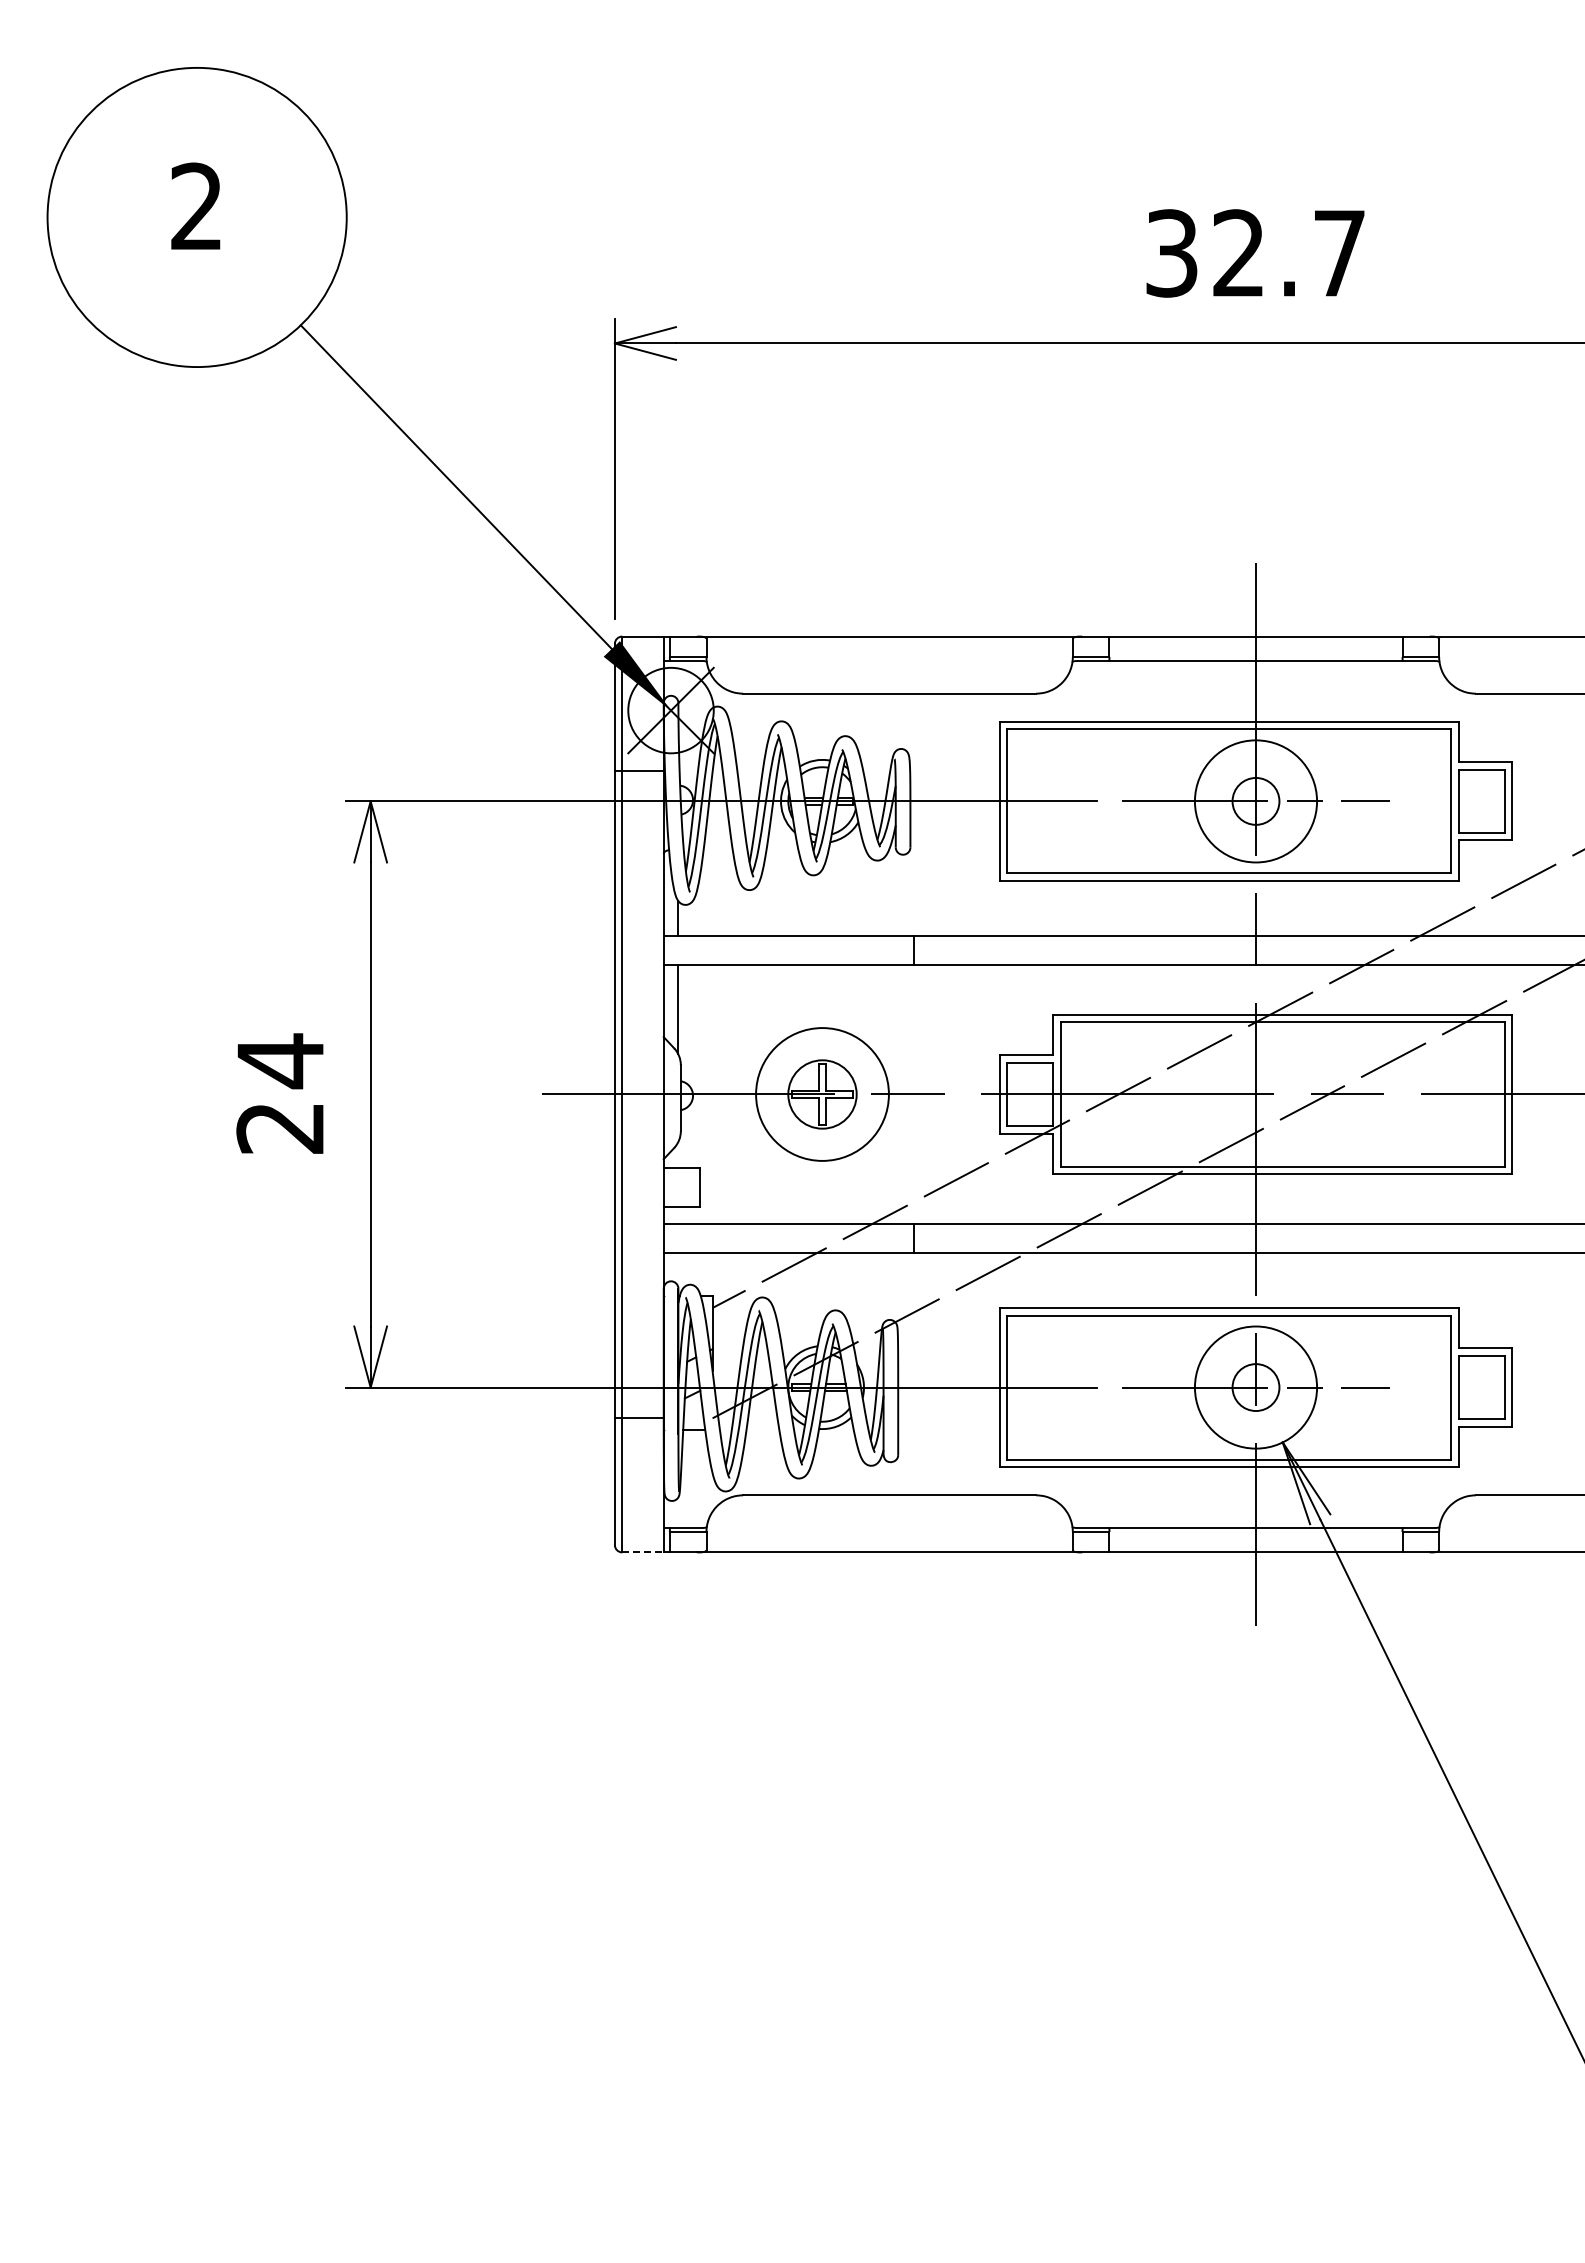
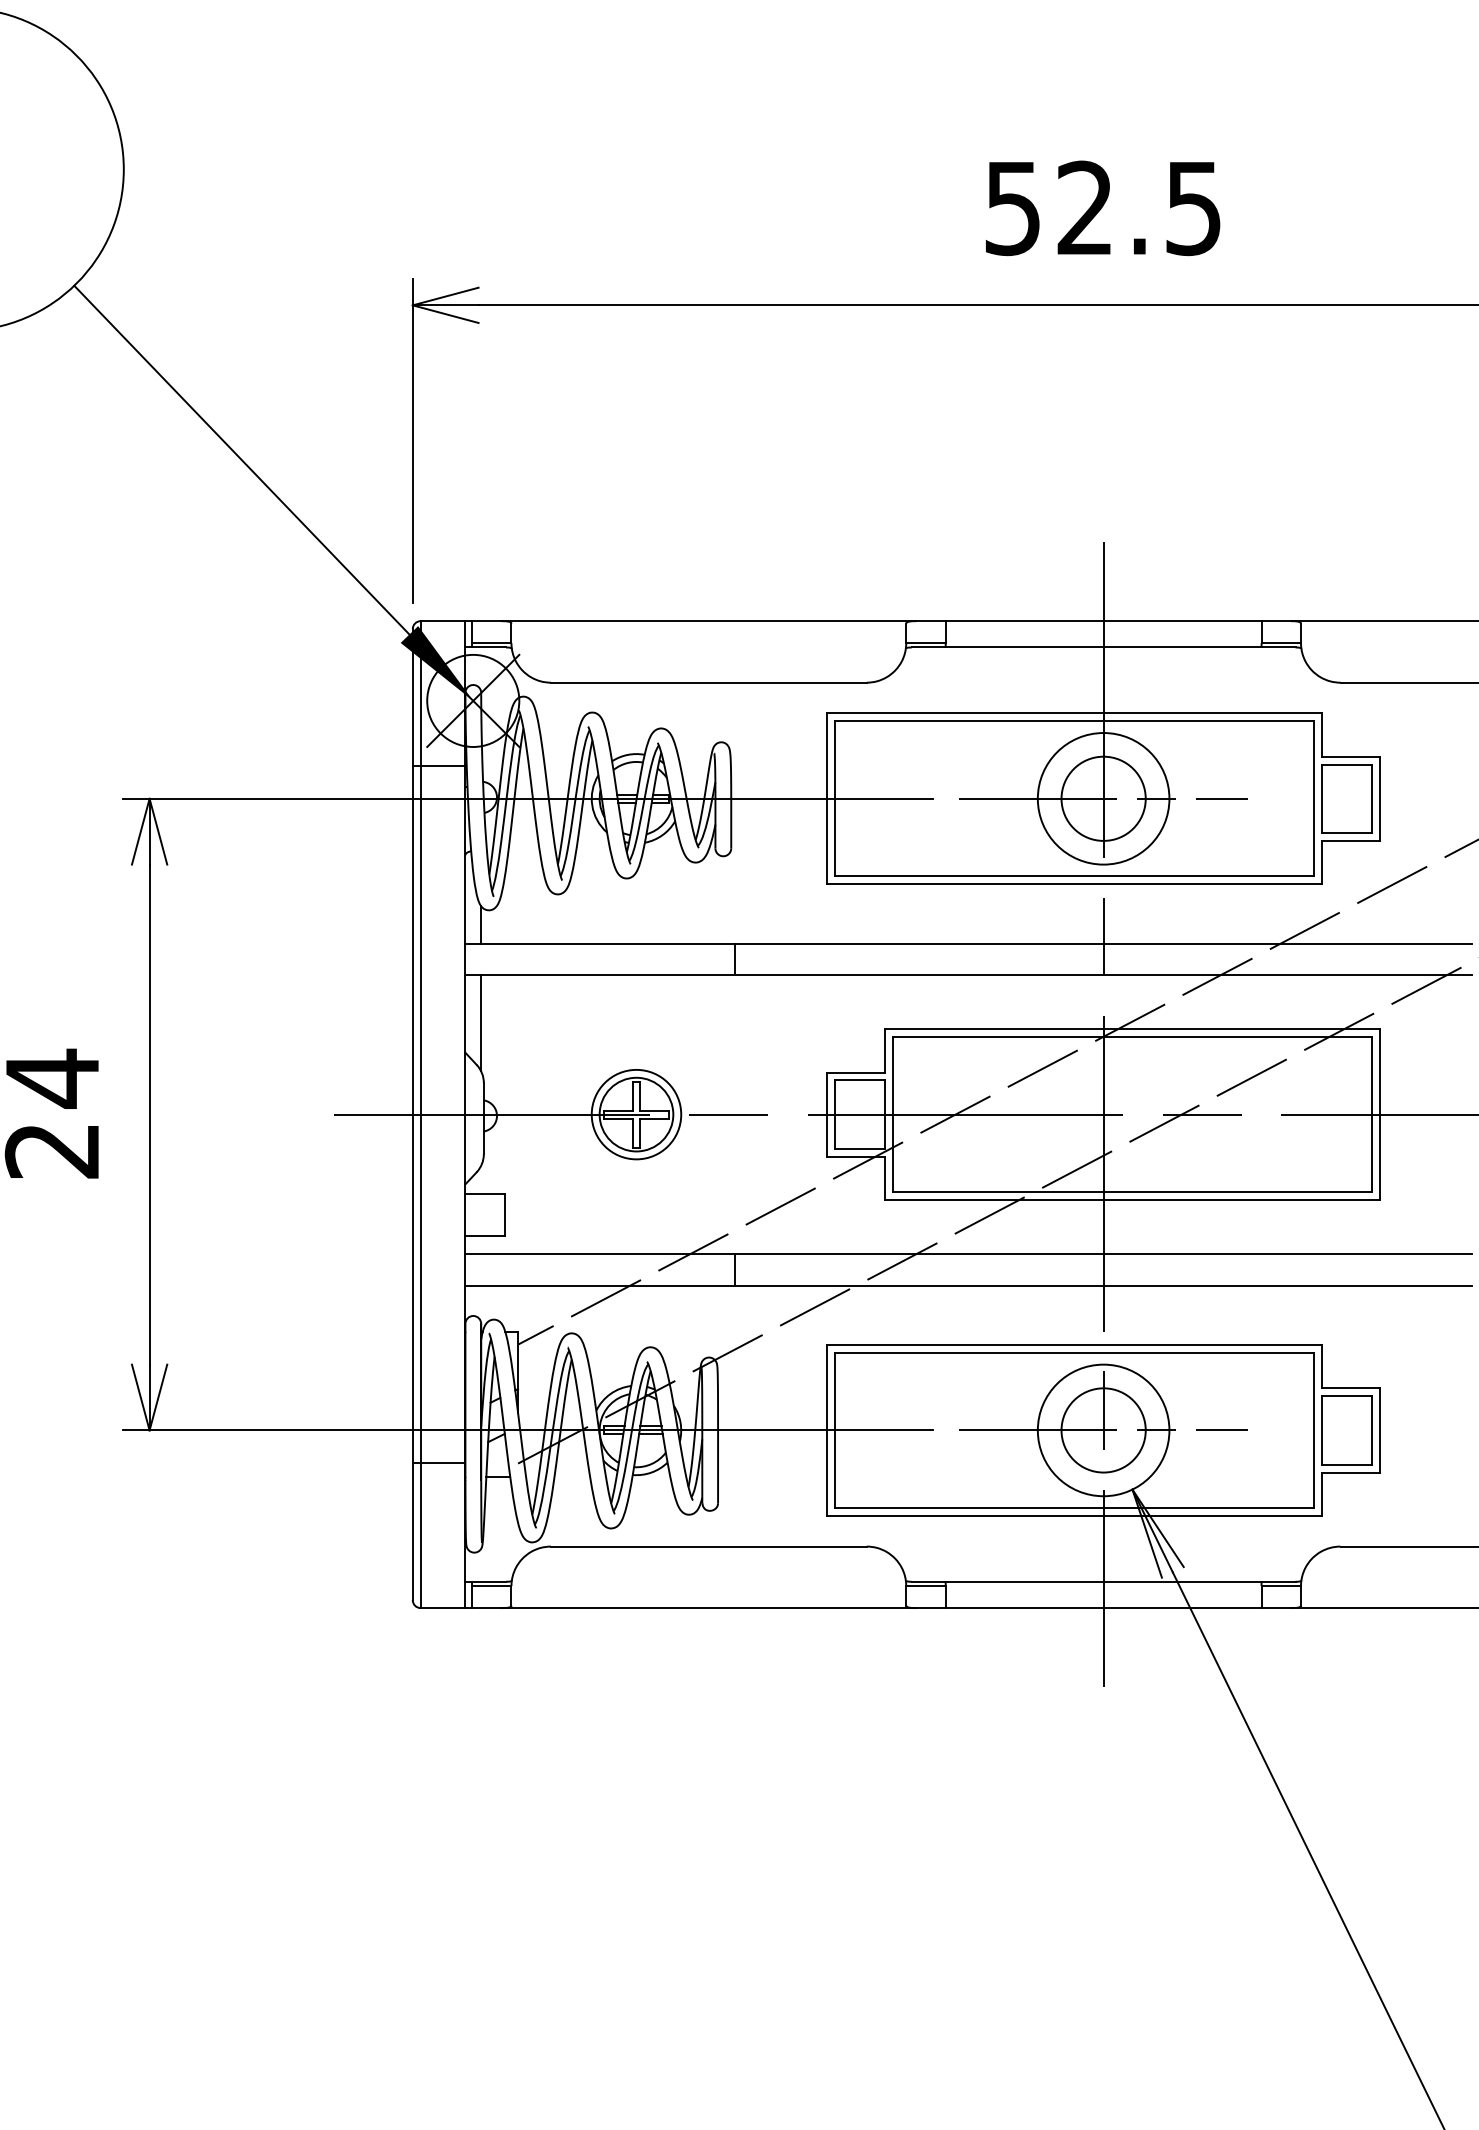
text: (1255, 253) -> (1103, 208), 32.7 -> 52.5
circle: (1255, 801) -> (1103, 798), size x1.67
circle: (822, 1094) -> (636, 1114), size x0.62
circle: (1255, 1387) -> (1103, 1430), size x1.67
line: (642, 1552) -> (442, 1608), dashed -> solid

